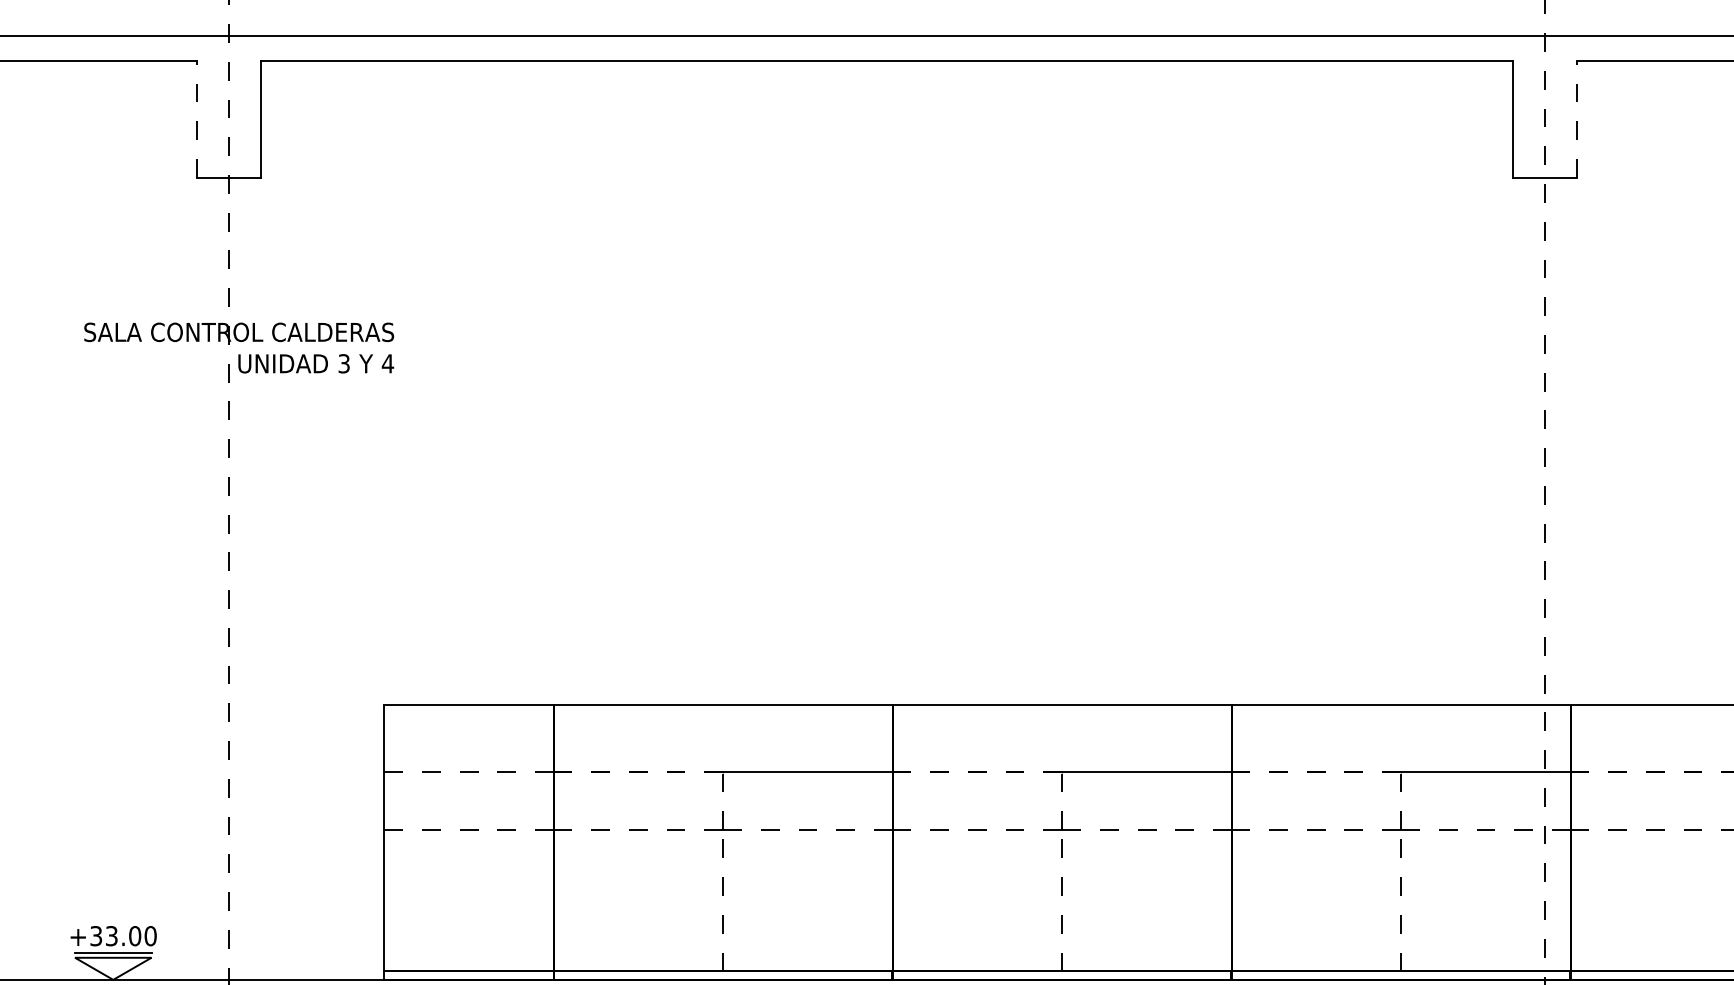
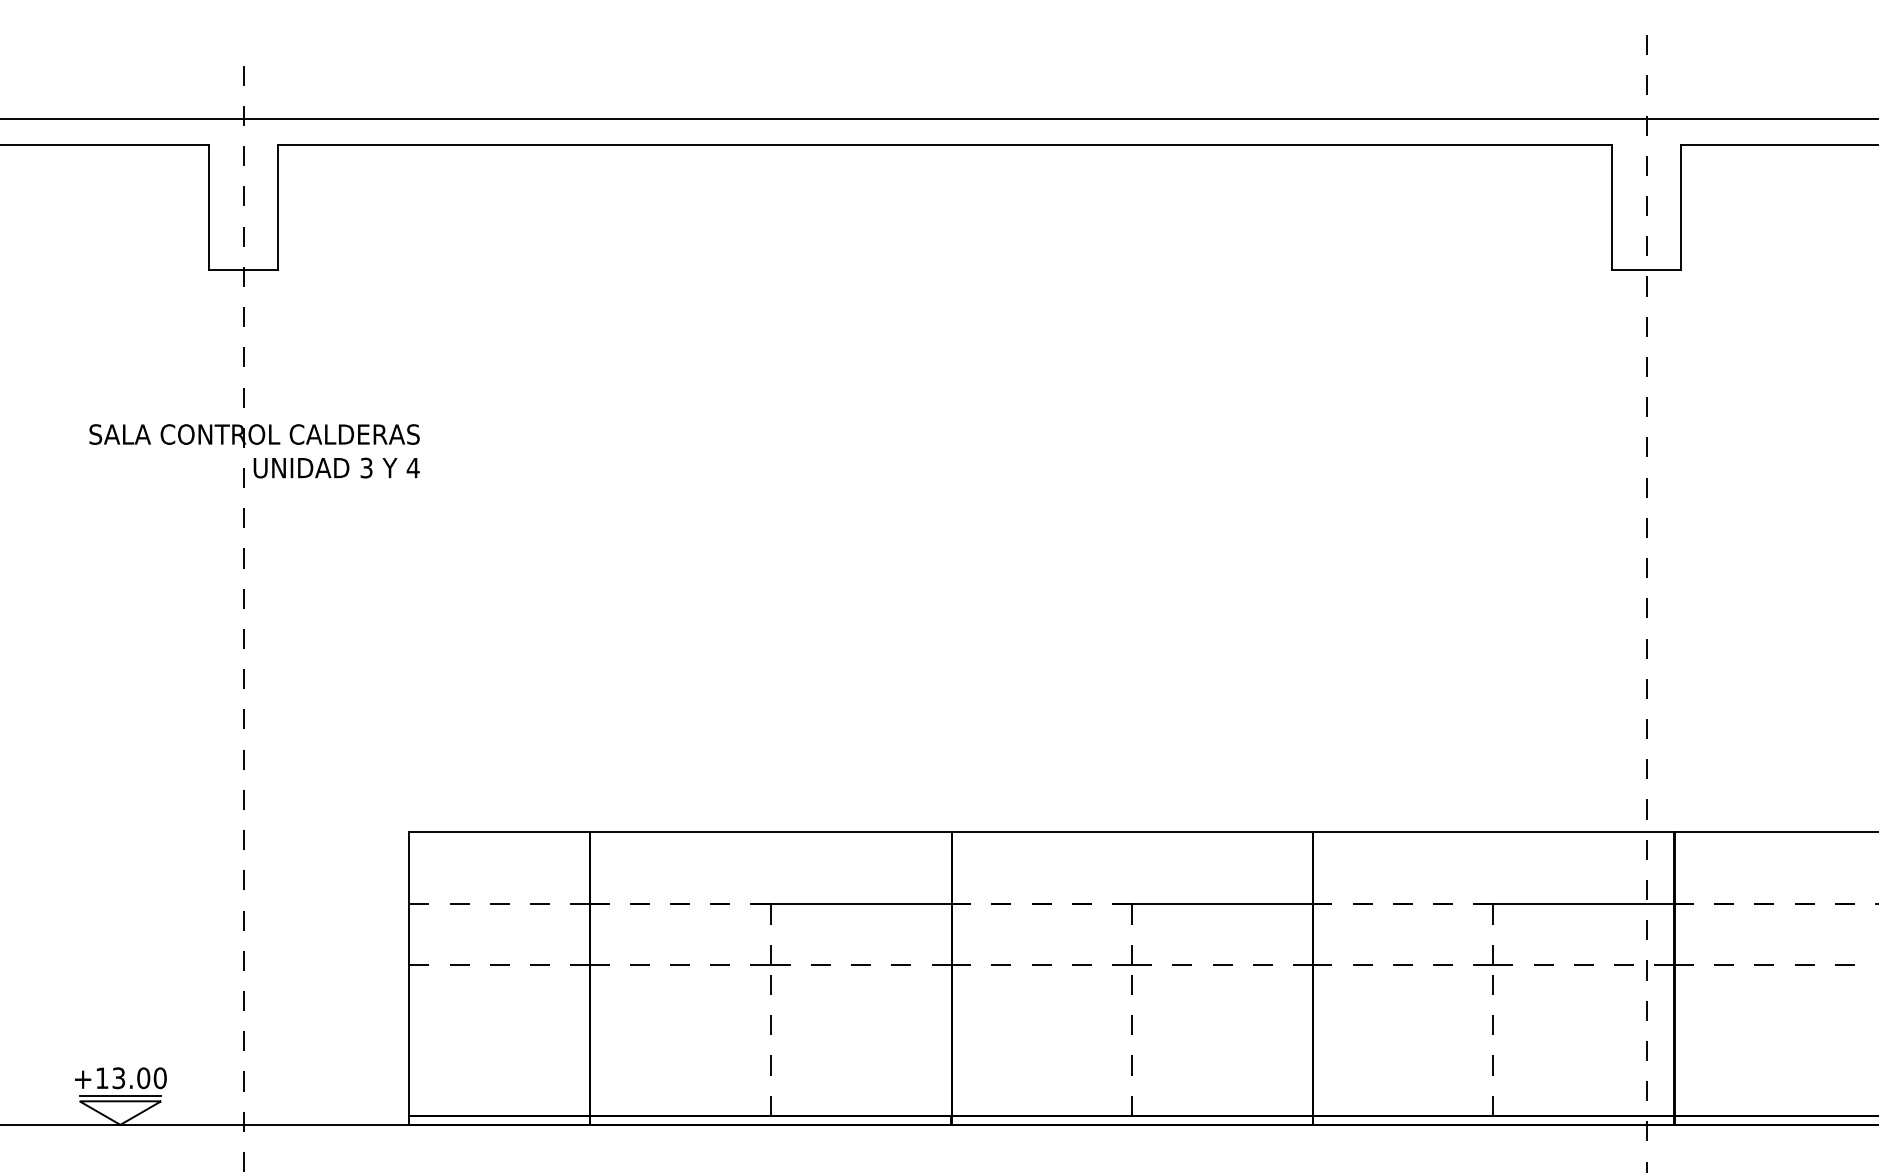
line: (196, 119) -> (209, 207), dashed -> solid
line: (1576, 119) -> (1680, 207), dashed -> solid
text: (96, 936) -> (102, 1078), +33.00 -> +13.00

